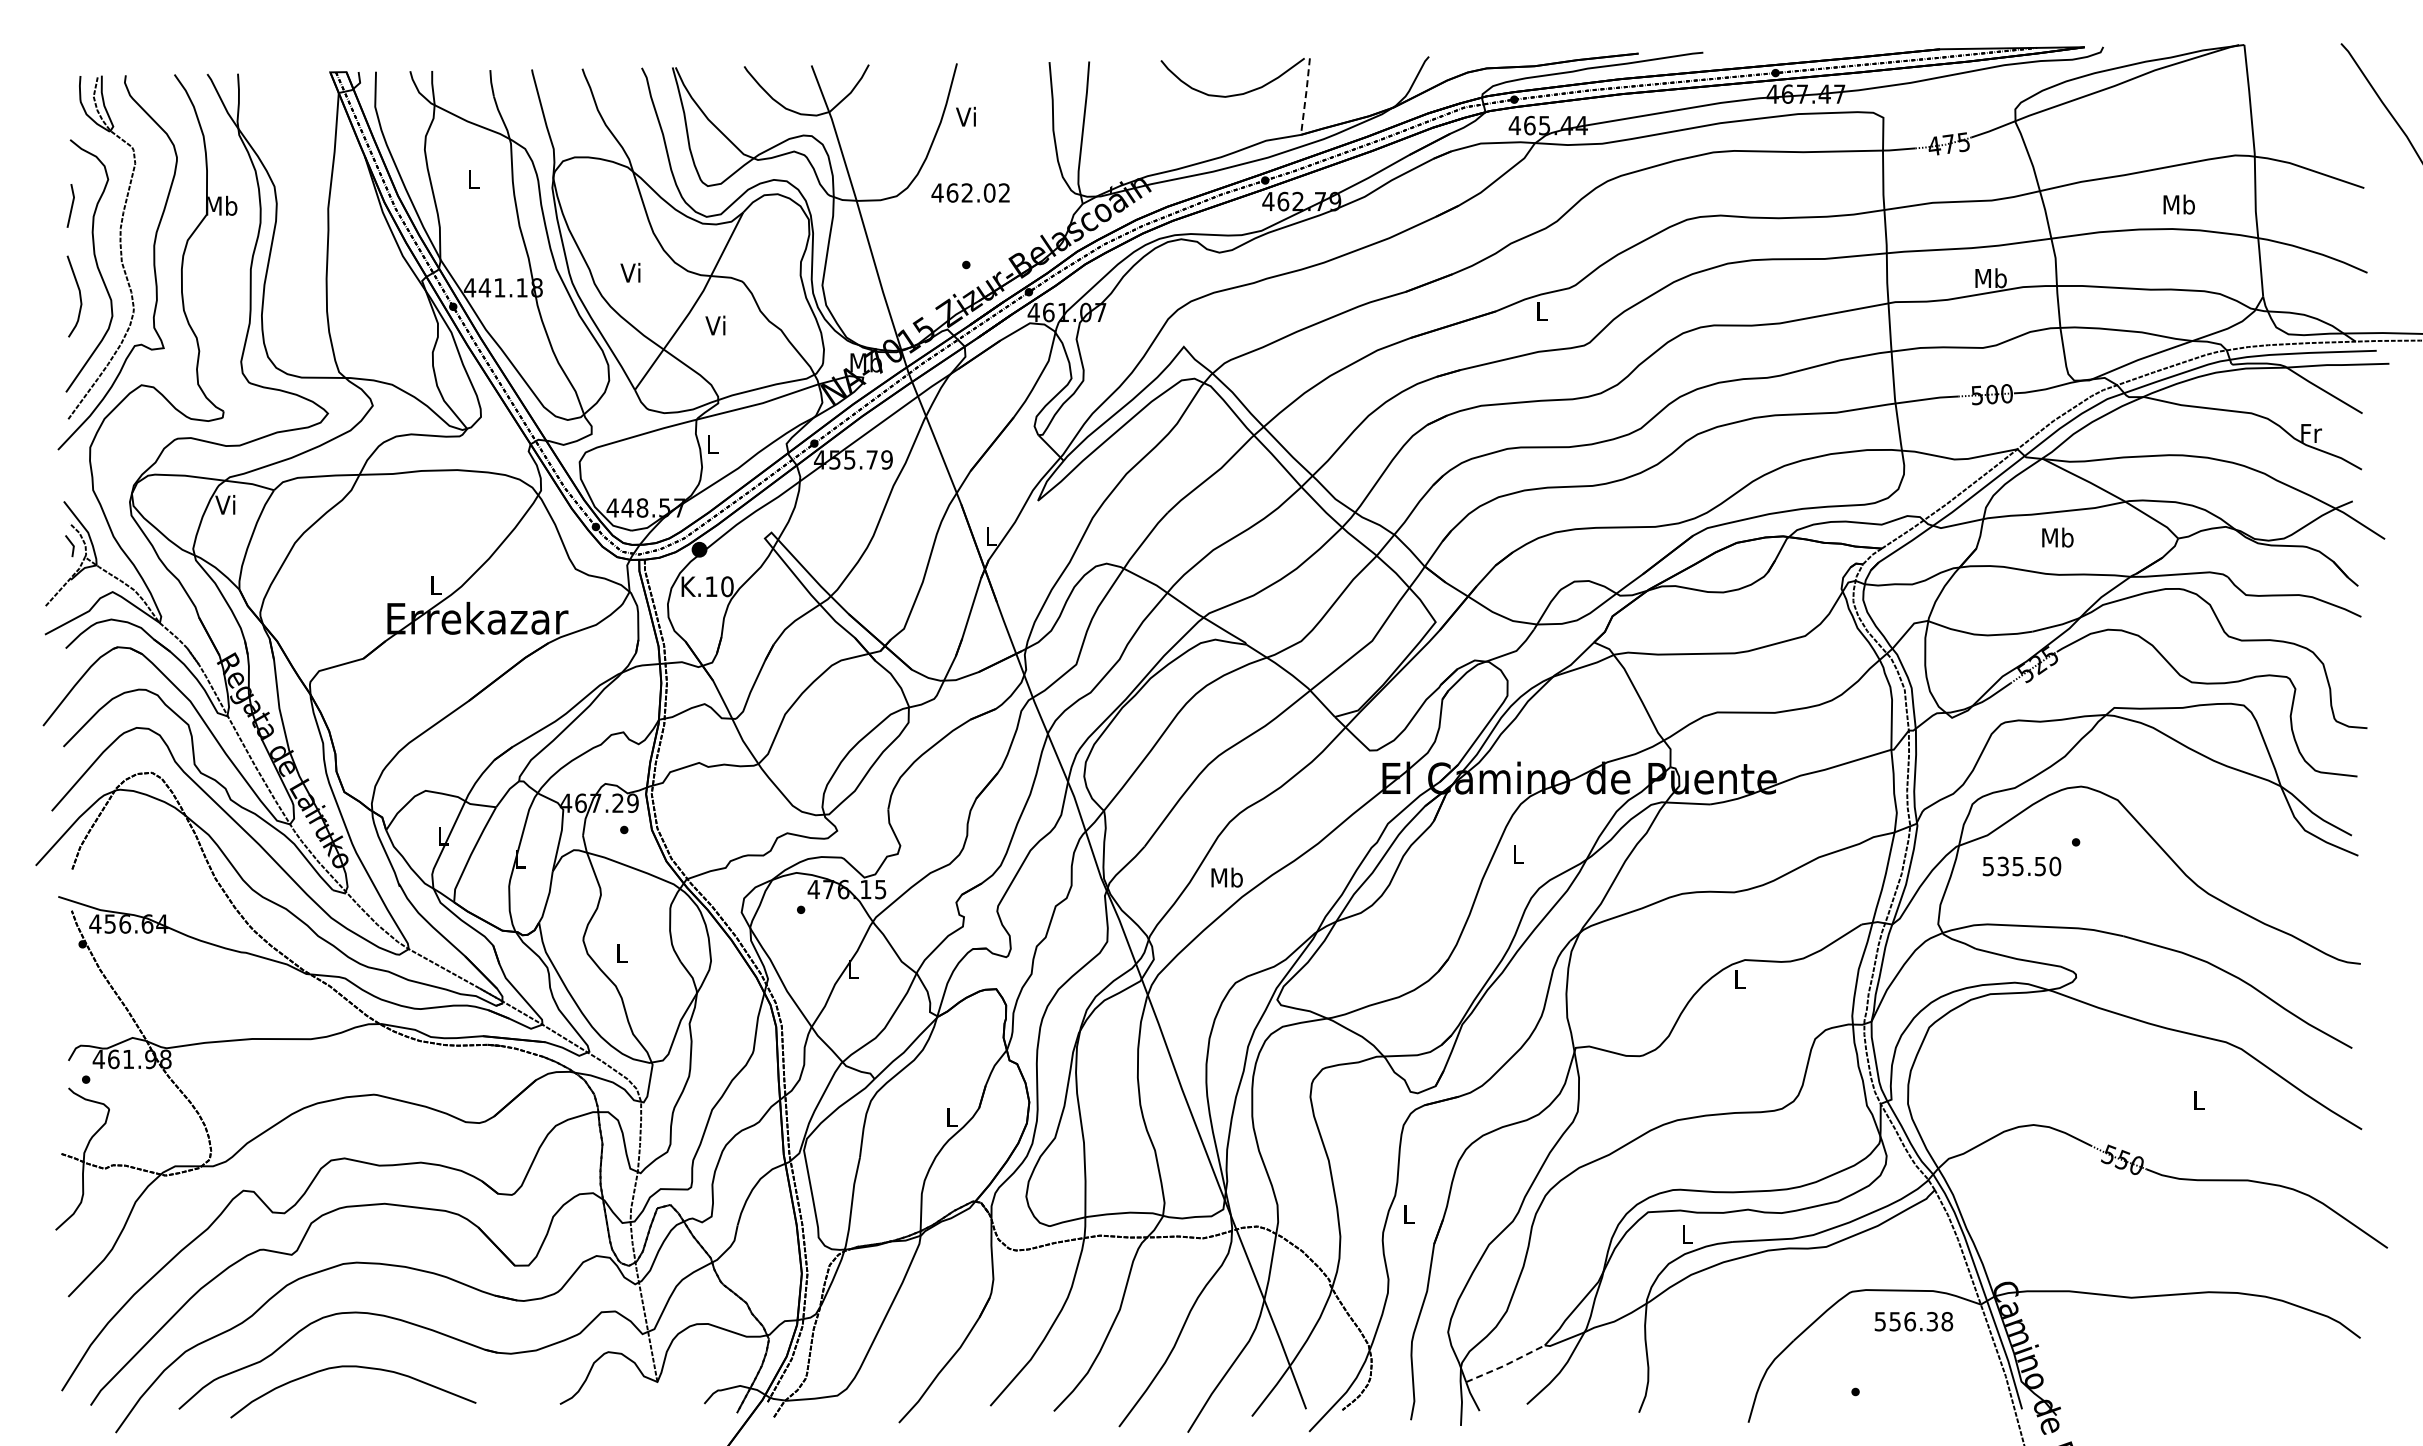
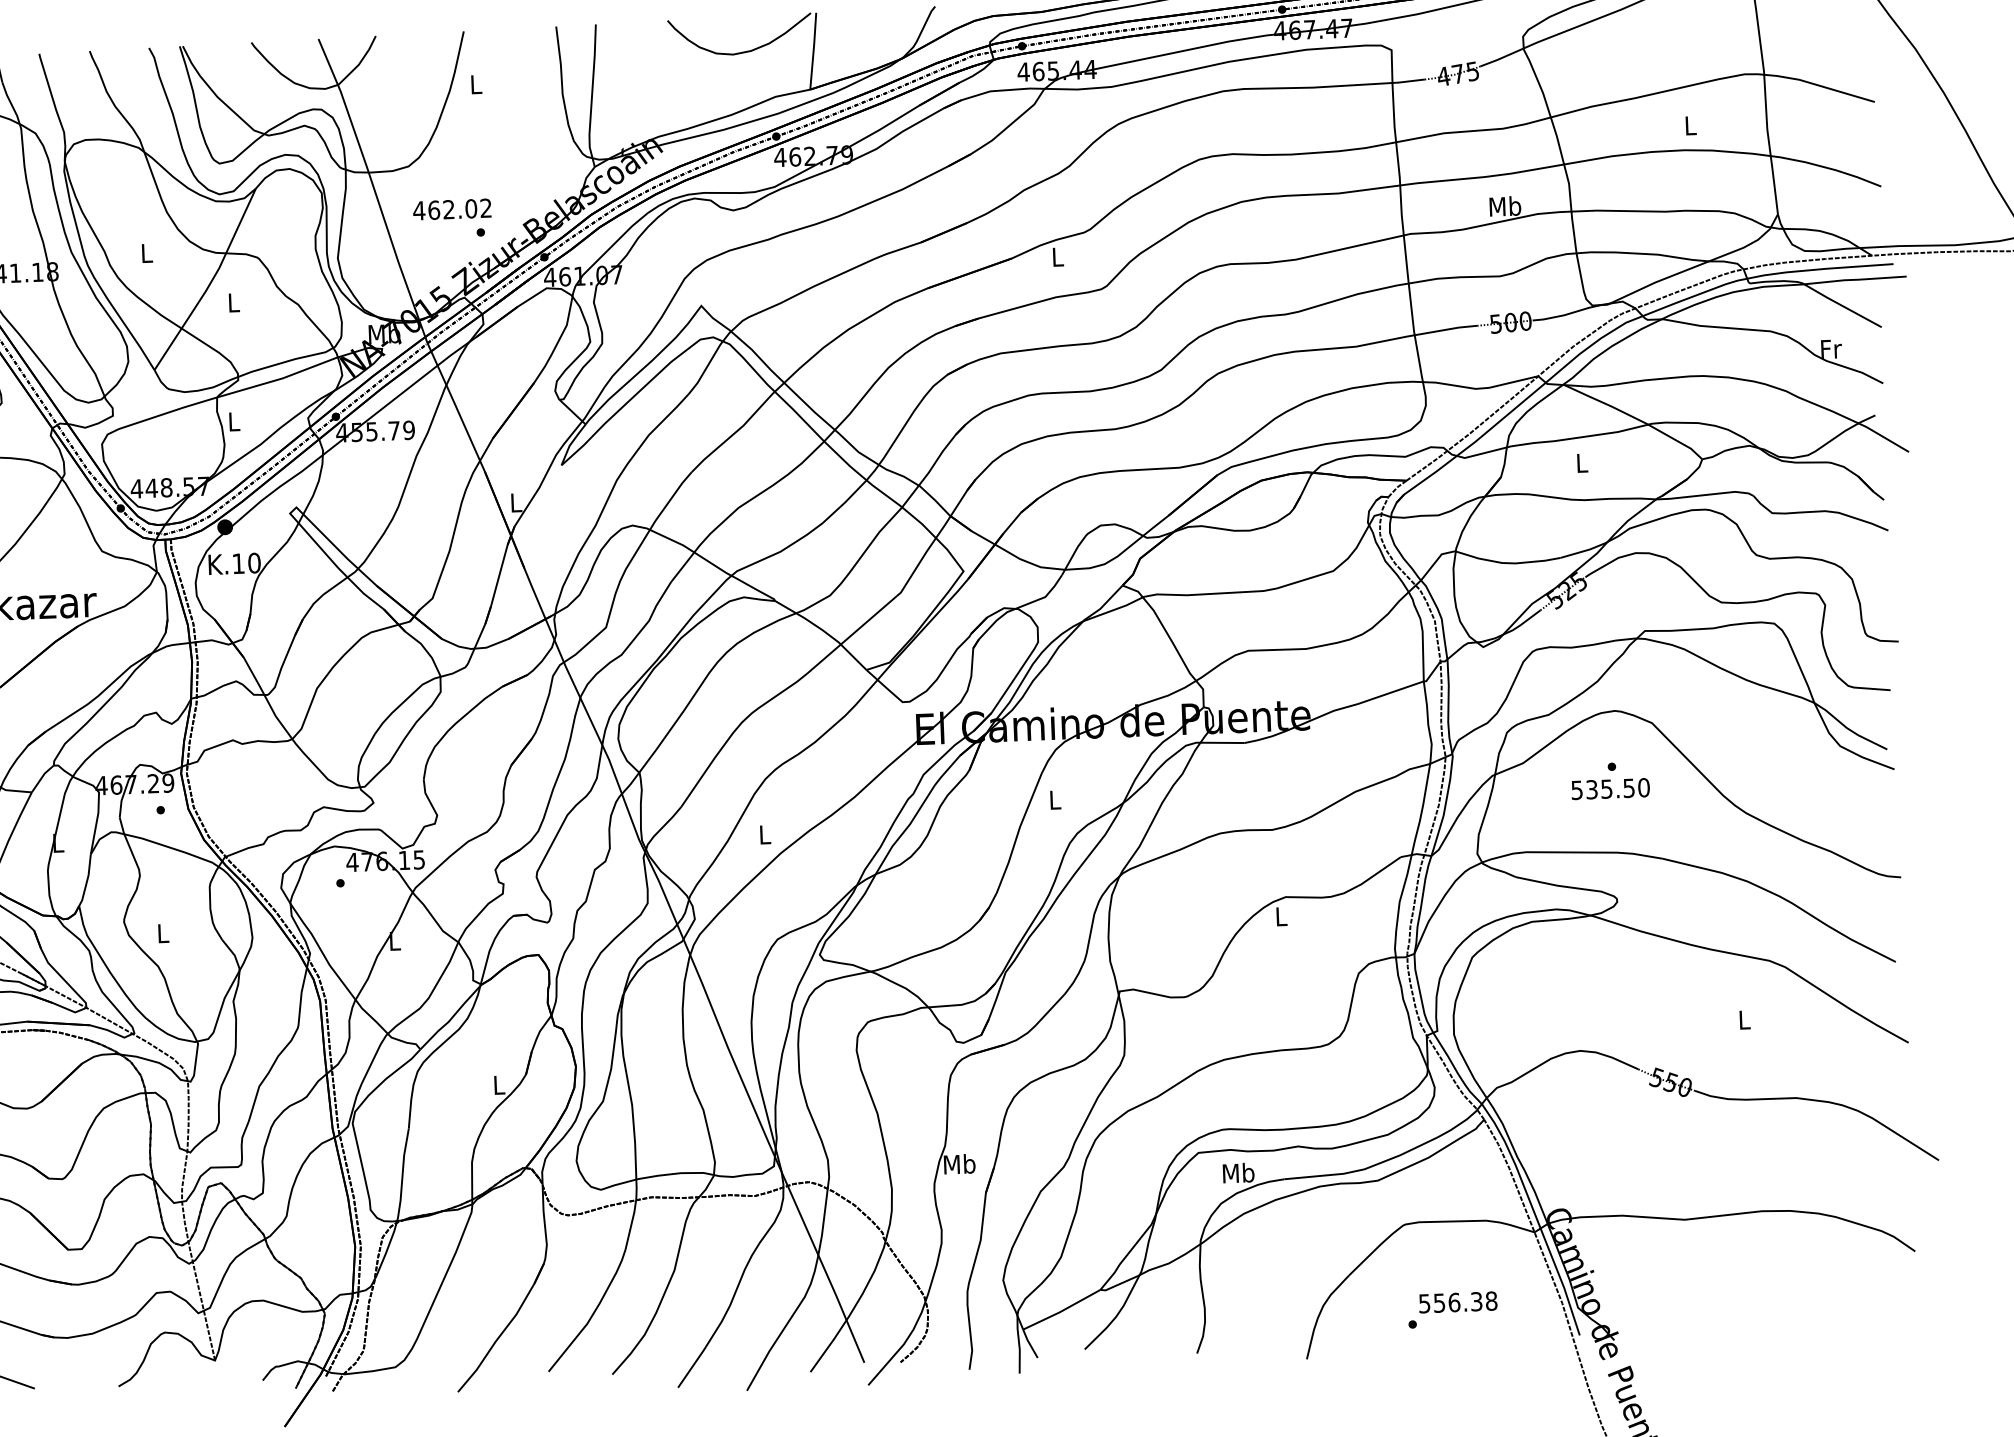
line: (1305, 96) -> (813, 51), dashed -> solid
text: (965, 116) -> (474, 84), Vi -> L
text: (970, 192) -> (452, 209), moved
text: (2178, 204) -> (1689, 125), Mb -> L
text: (630, 272) -> (145, 252), Vi -> L
text: (715, 325) -> (232, 302), Vi -> L
text: (2057, 537) -> (1581, 462), Mb -> L
text: (2021, 866) -> (1610, 789), moved
text: (1226, 877) -> (764, 834), Mb -> L
text: (1408, 1214) -> (959, 1164), L -> Mb
text: (1687, 1233) -> (1238, 1172), L -> Mb
text: (1913, 1321) -> (1457, 1302), moved
line: (1506, 1364) -> (1062, 1310), dashed -> solid

